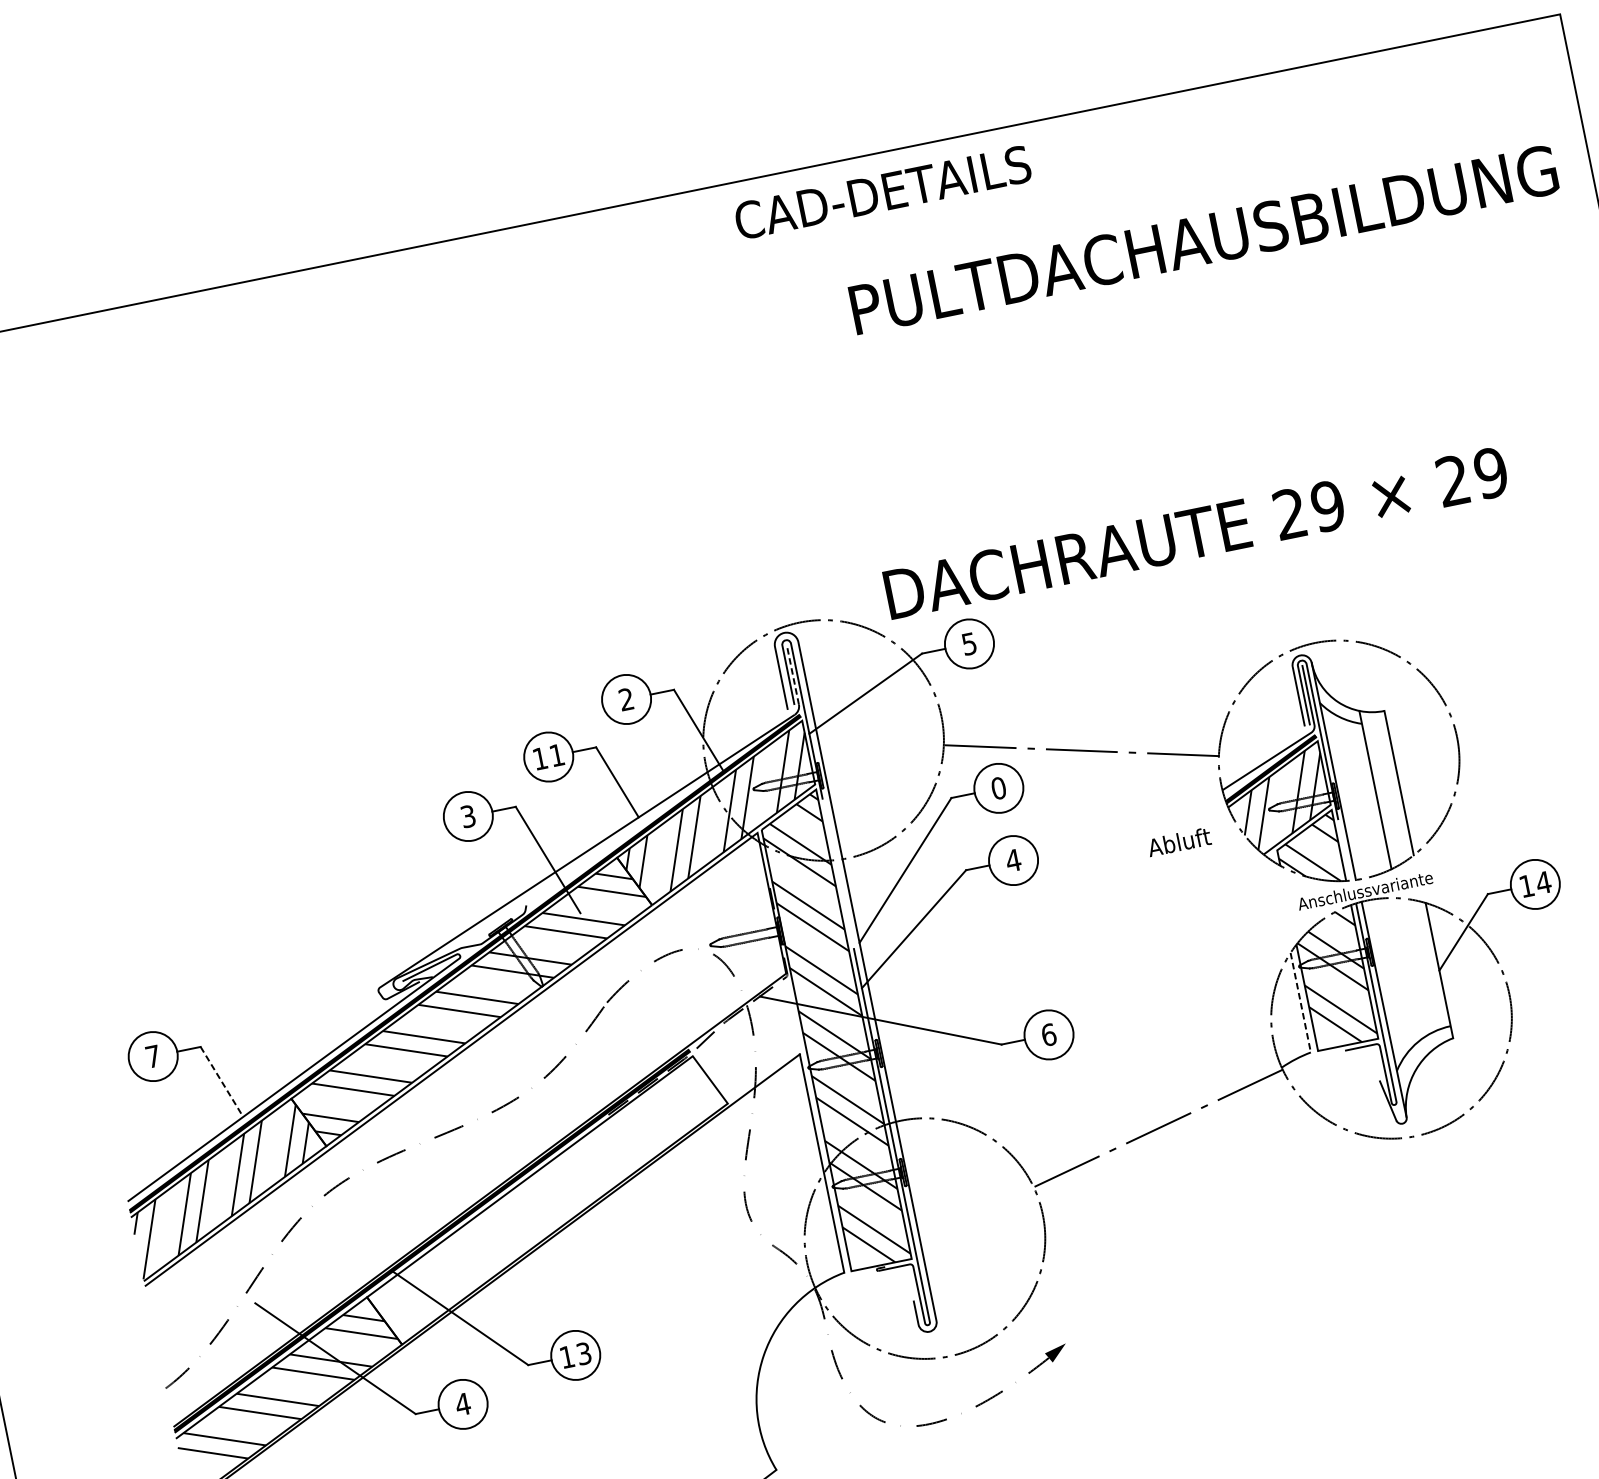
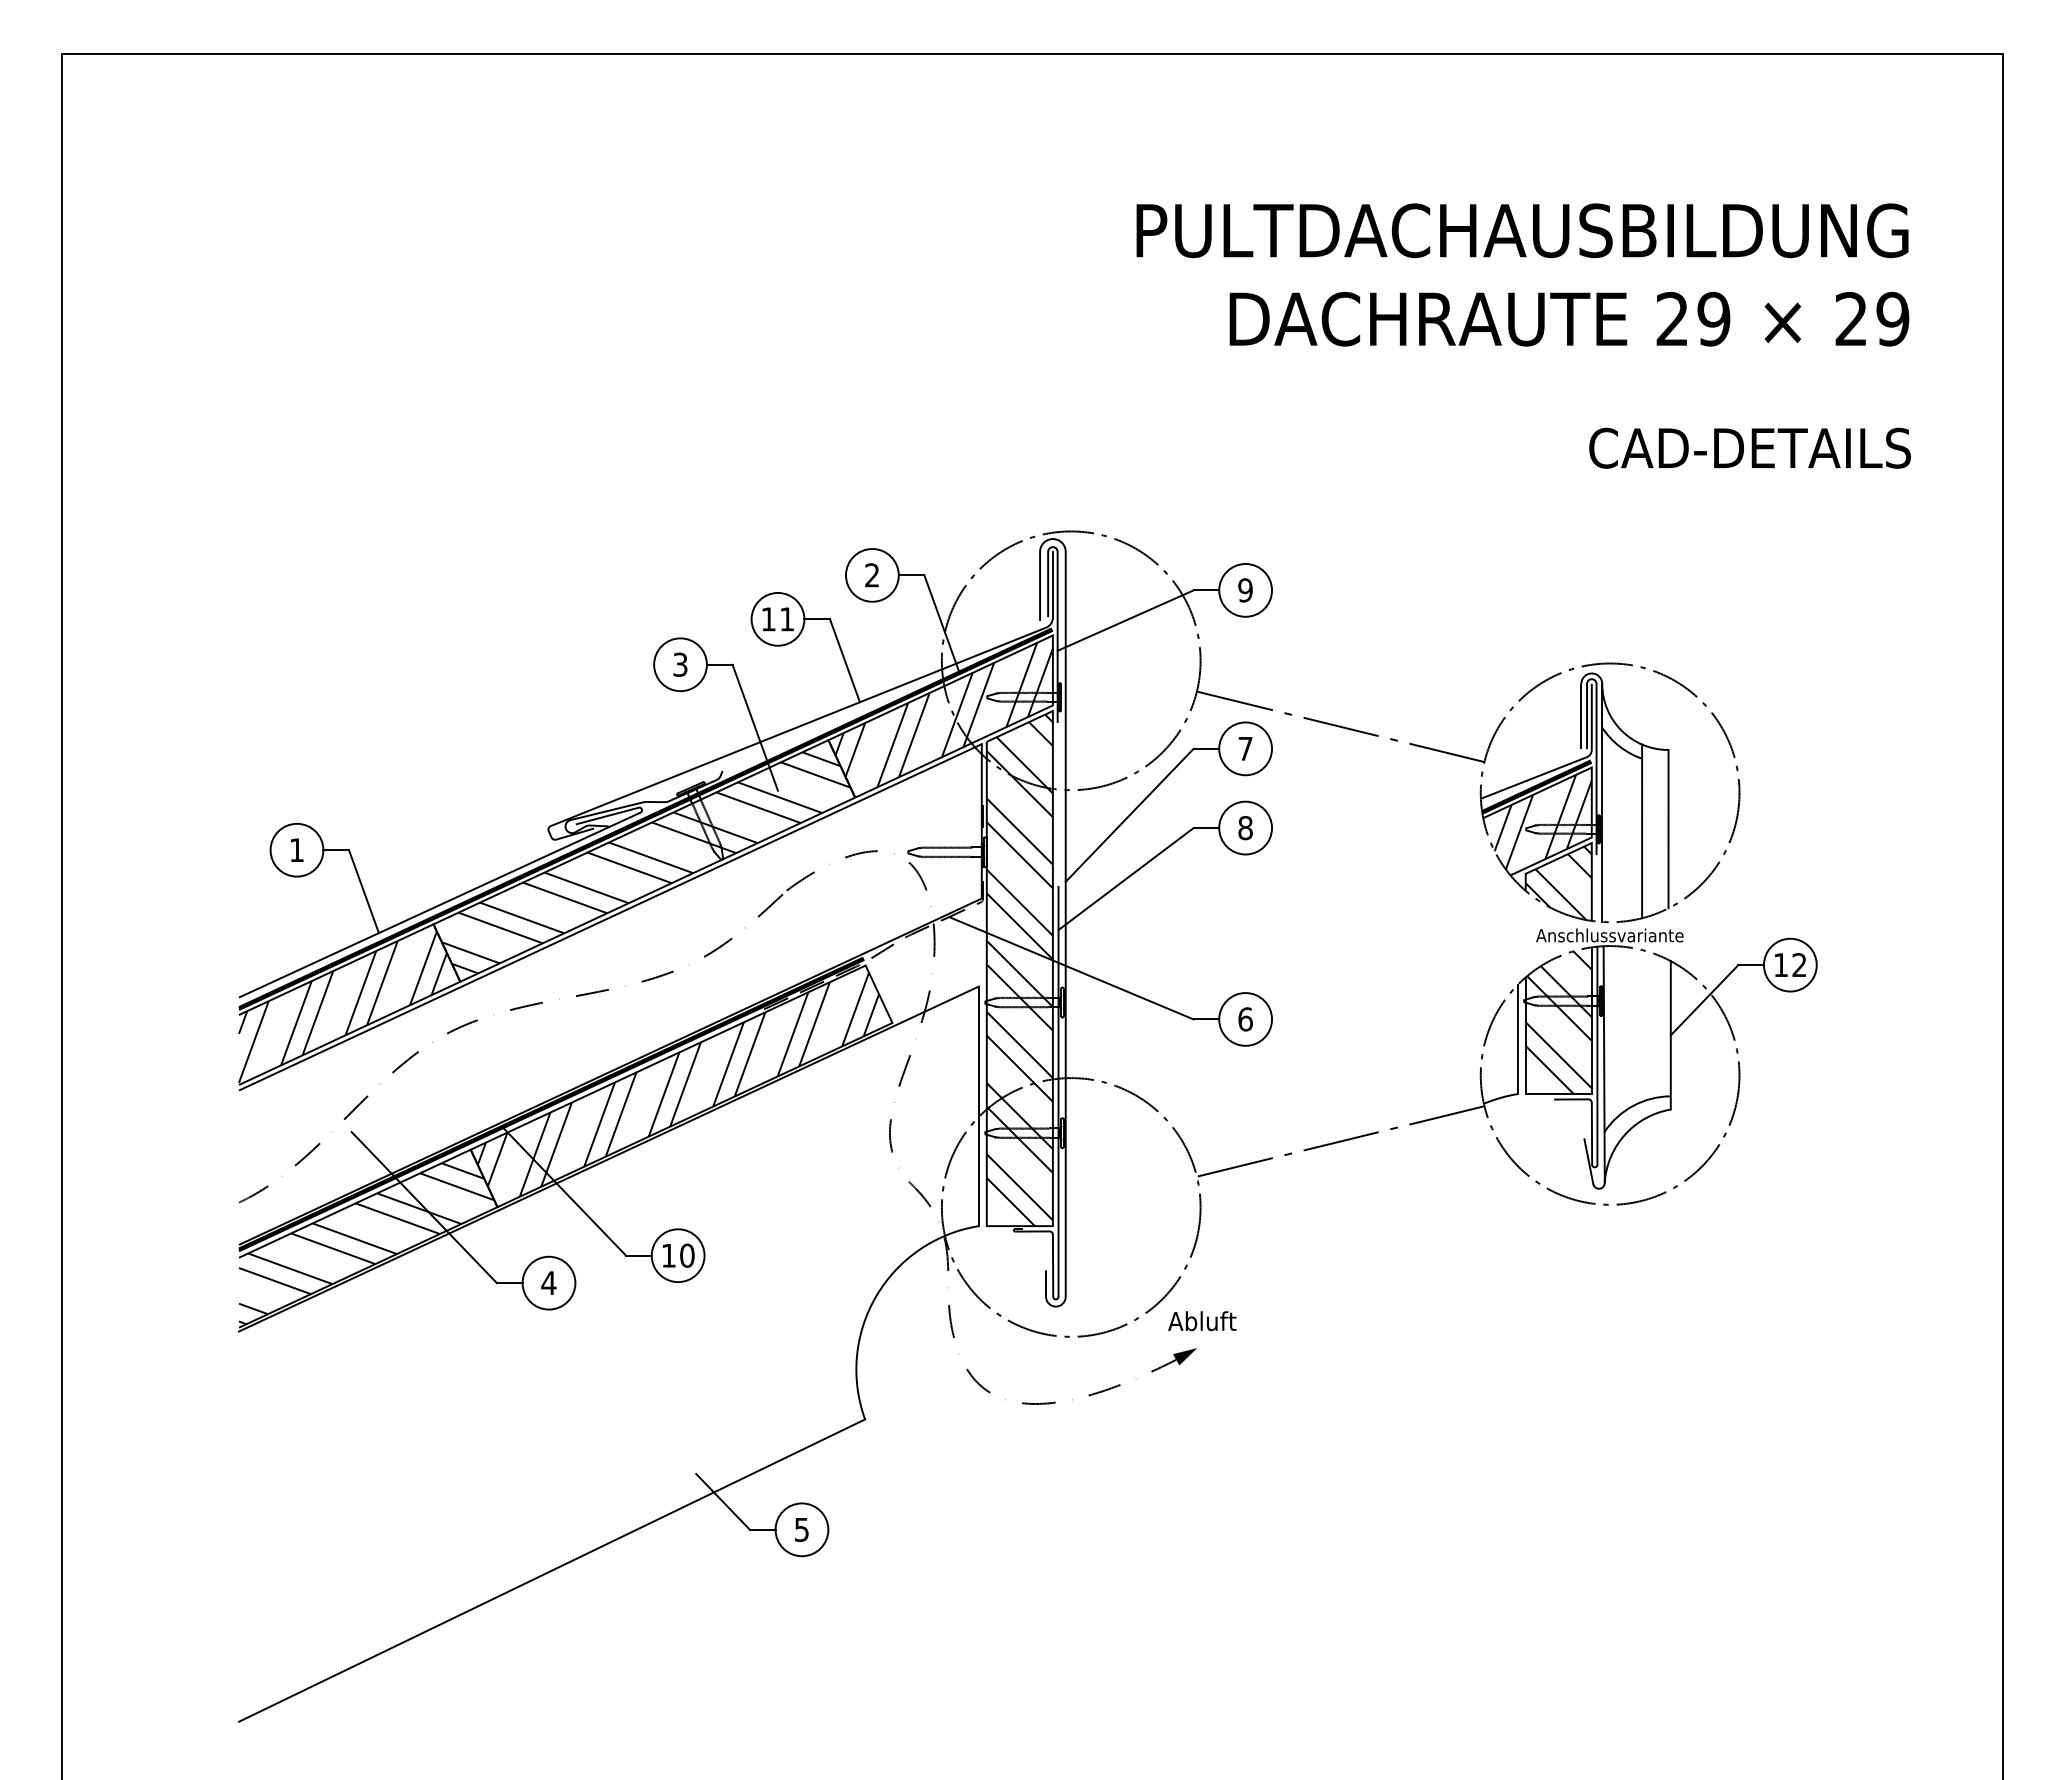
text: (882, 192) -> (1749, 447), moved
text: (1204, 239) -> (1522, 230), moved
text: (1196, 532) -> (1569, 318), moved
text: (969, 644) -> (1245, 590), 5 -> 9
line: (792, 674) -> (1052, 584), dashed -> solid
text: (998, 788) -> (1245, 748), 0 -> 7
text: (1179, 842) -> (1202, 1321), moved
text: (1013, 860) -> (1245, 828), 4 -> 8
text: (1543, 882) -> (1799, 964), 14 -> 12
line: (1300, 1002) -> (1517, 1039), dashed -> solid
text: (152, 1056) -> (296, 849), 7 -> 1
line: (222, 1082) -> (364, 892), dashed -> solid
hatch: (544, 1199) -> (678, 1084), added
text: (584, 1353) -> (687, 1255), 13 -> 10

